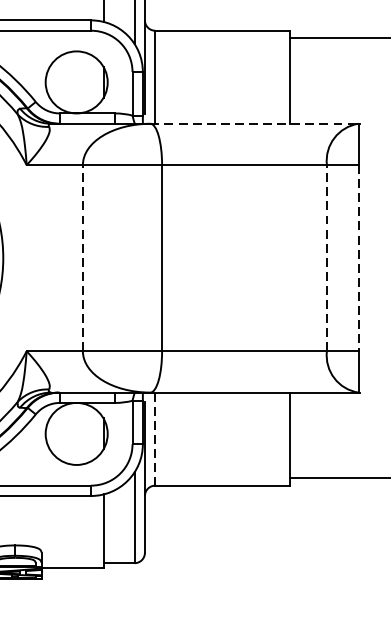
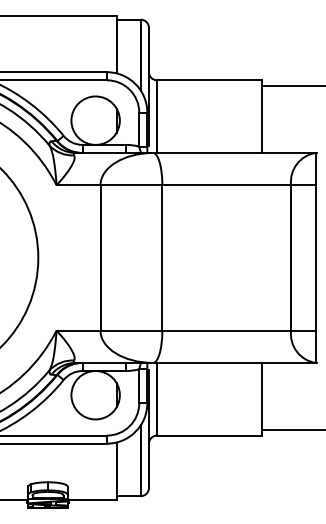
line: (255, 123) -> (235, 152), dashed -> solid
line: (82, 257) -> (100, 257), dashed -> solid
line: (327, 257) -> (291, 257), dashed -> solid
line: (358, 257) -> (315, 257), dashed -> solid
line: (155, 439) -> (157, 399), dashed -> solid

